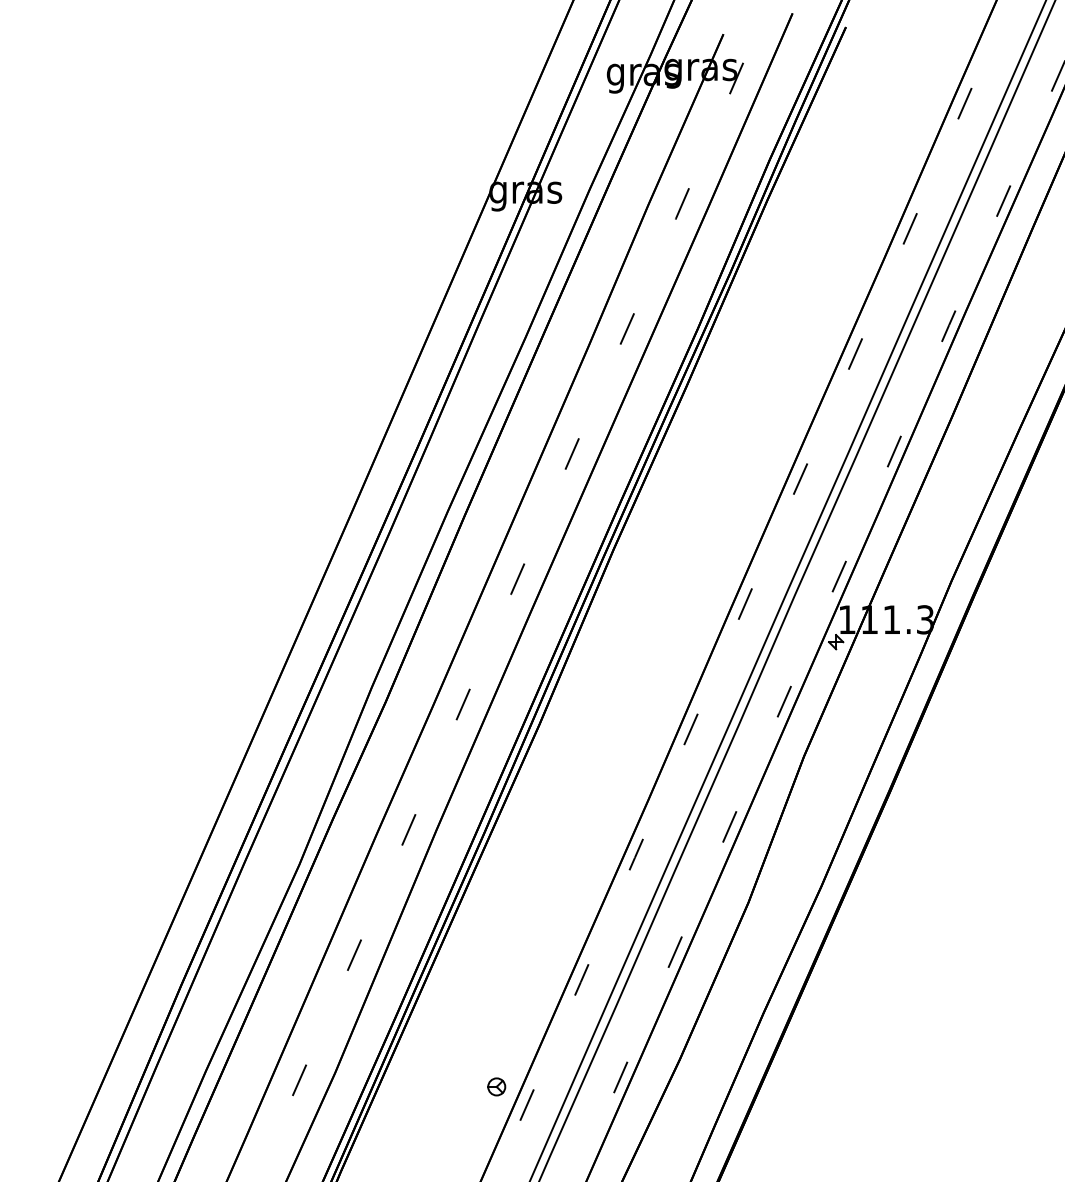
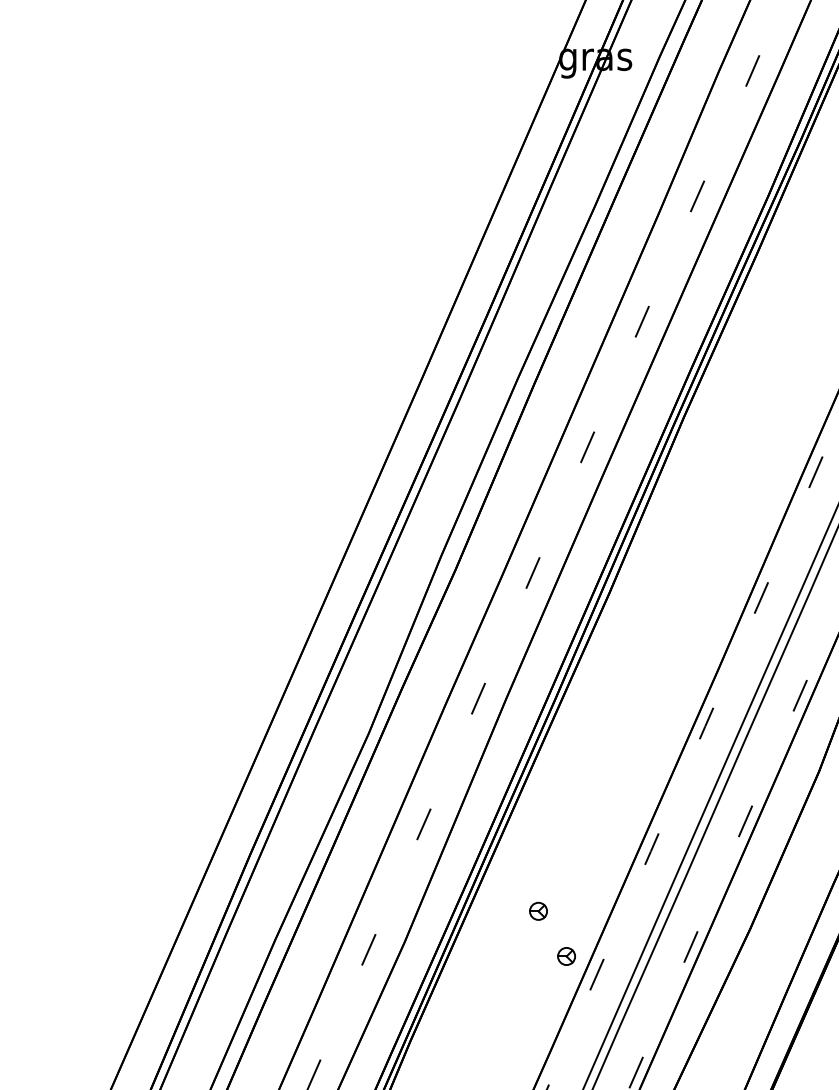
part: (468, 1041) -> (538, 910), added

